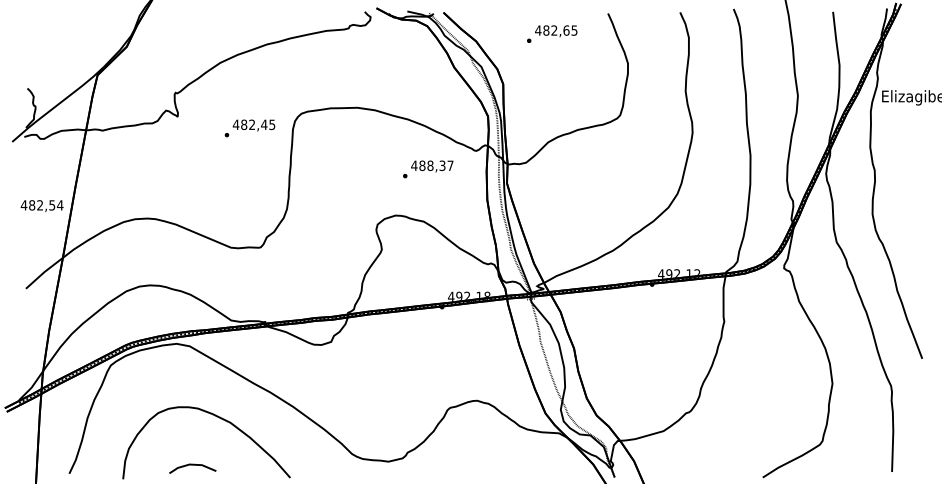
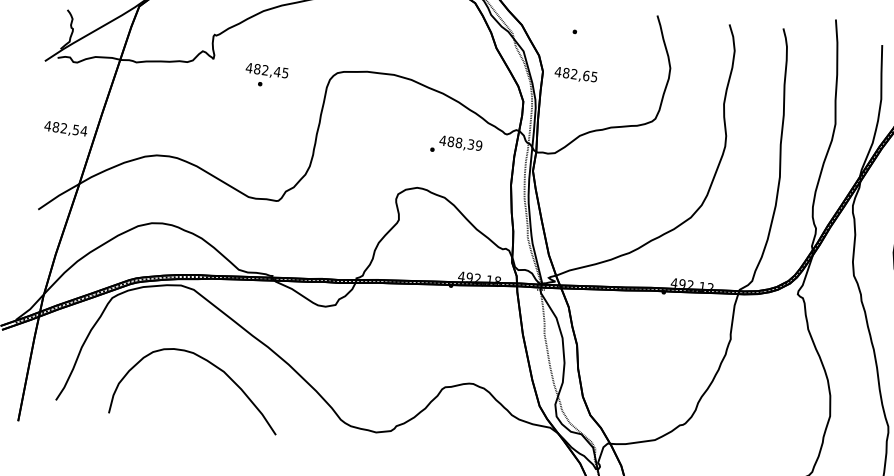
text: (556, 31) -> (576, 75), moved
text: (253, 125) -> (266, 71), moved
text: (450, 165) -> (479, 145), 488,37 -> 488,39
line: (192, 465) -> (180, 409), removed

